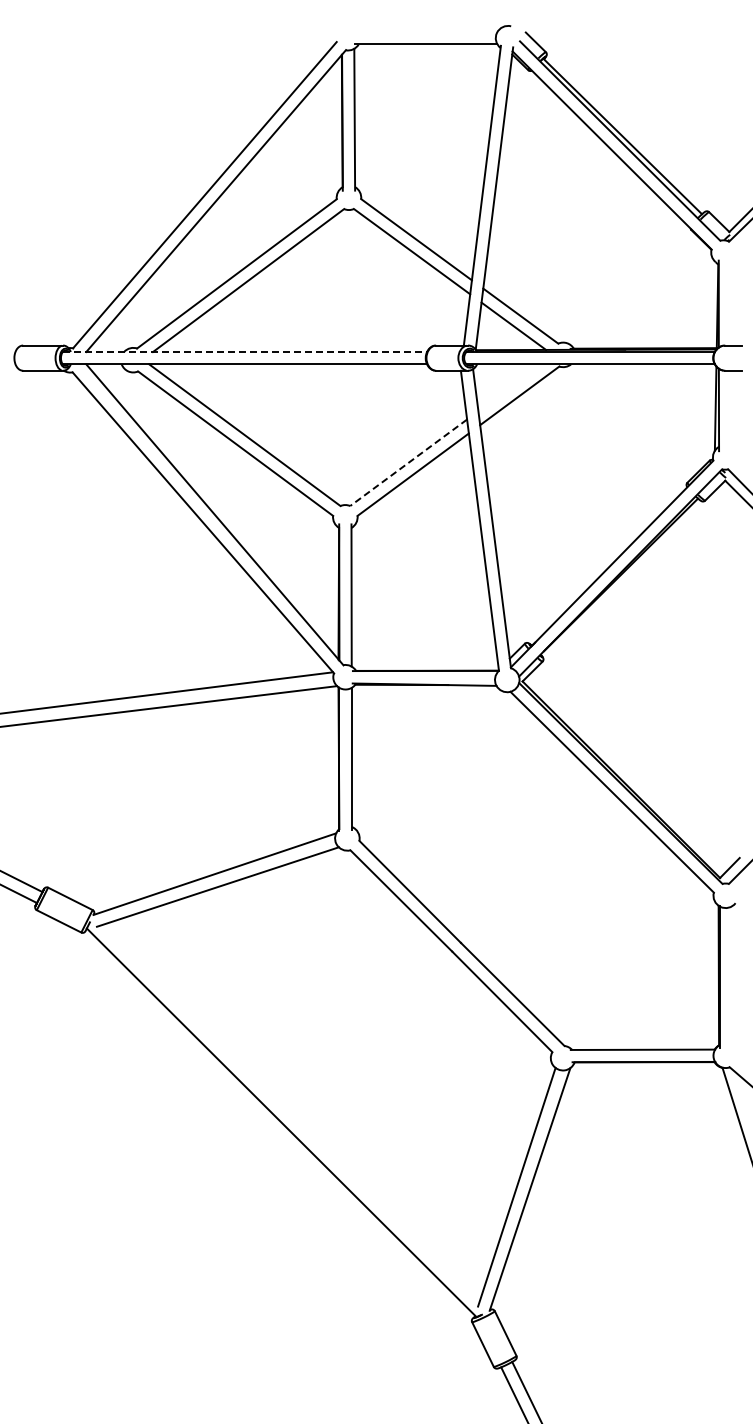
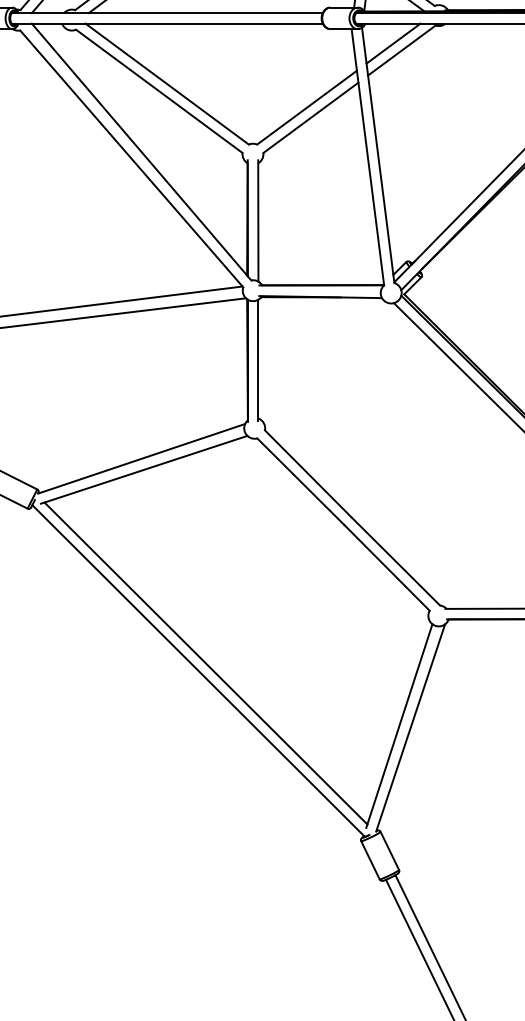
line: (245, 352) -> (167, 13), dashed -> solid
line: (509, 387) -> (393, 43), added
line: (408, 462) -> (306, 107), dashed -> solid
line: (290, 1113) -> (206, 663), added

